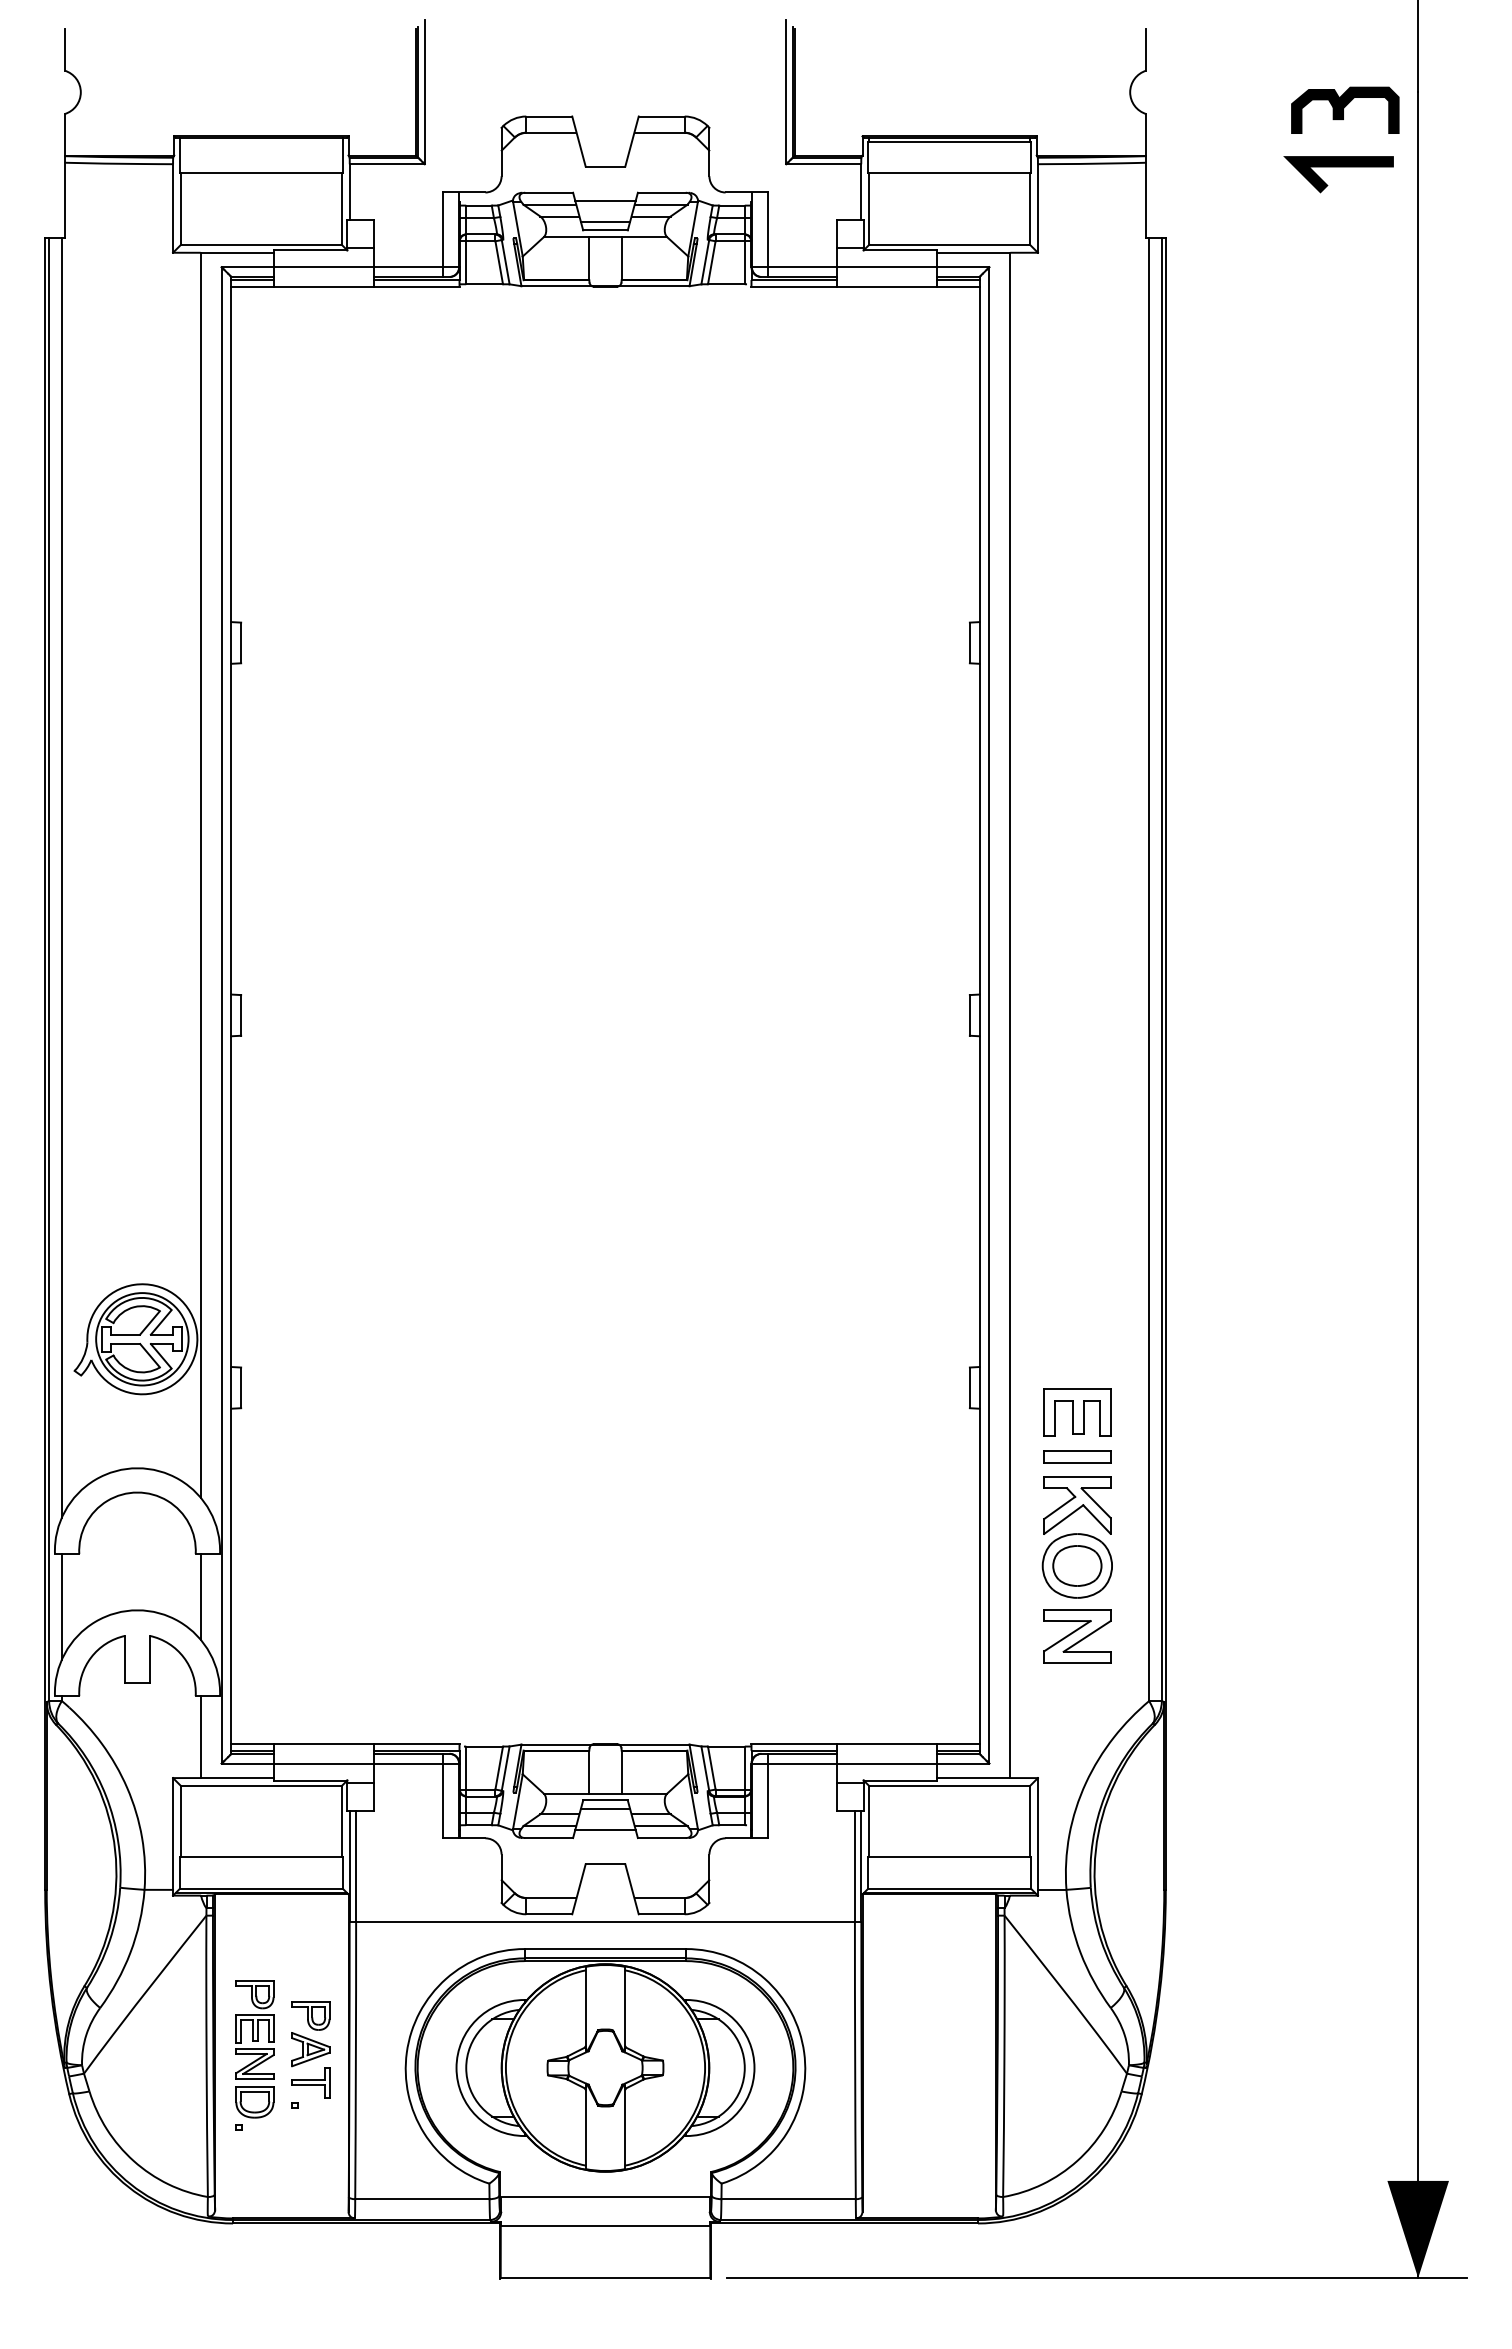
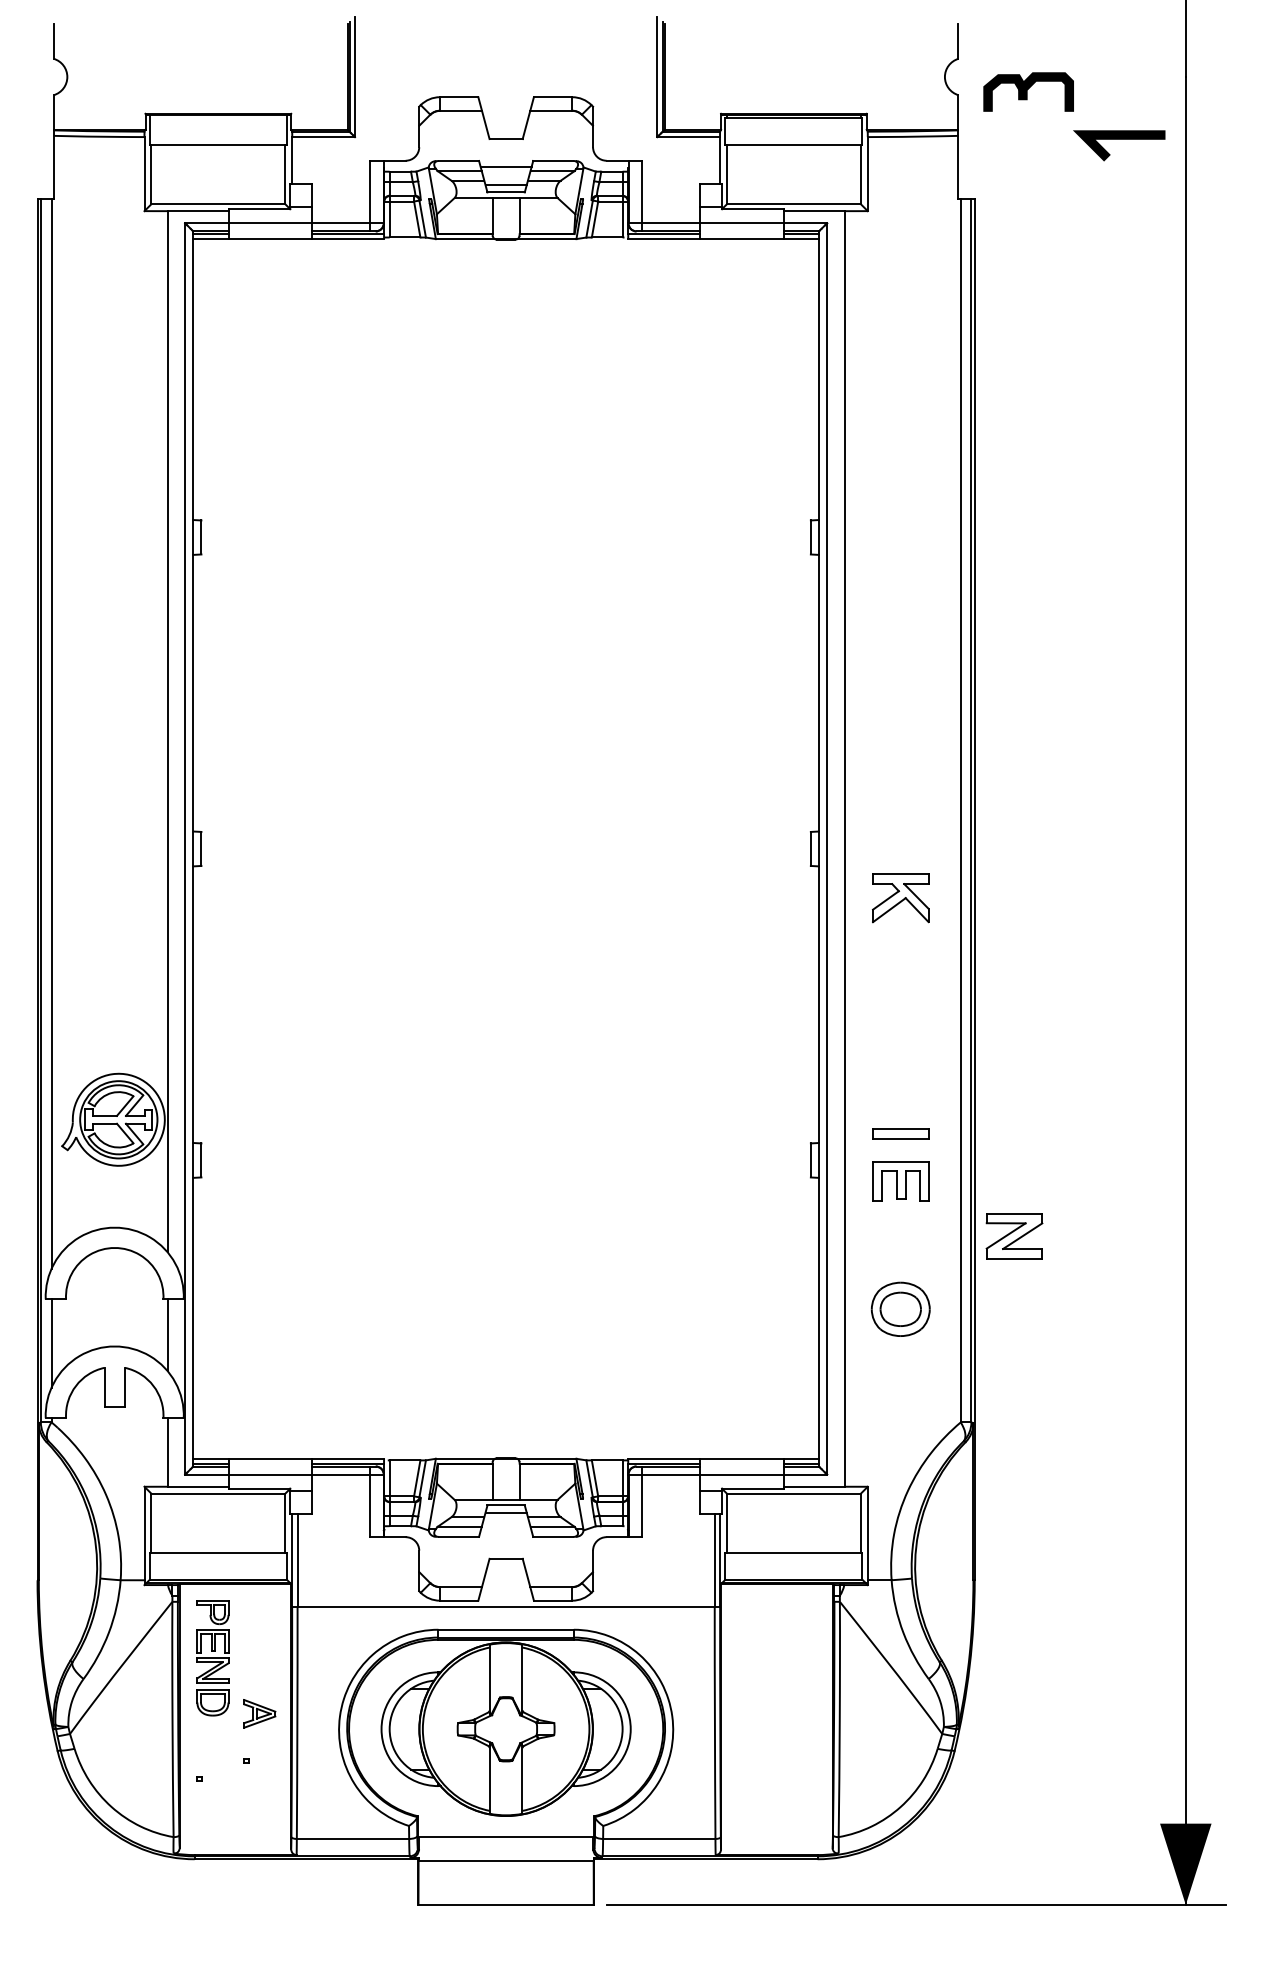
part: (1345, 109) -> (1028, 91), moved
part: (1077, 1456) -> (900, 1134), moved
part: (1077, 1505) -> (900, 898), moved
part: (1077, 1636) -> (1014, 1236), moved
line: (605, 1830) -> (506, 1530), removed
part: (310, 2015) -> (259, 1685), removed
part: (254, 2049) -> (212, 1658), moved
part: (310, 2082) -> (259, 1741), removed

